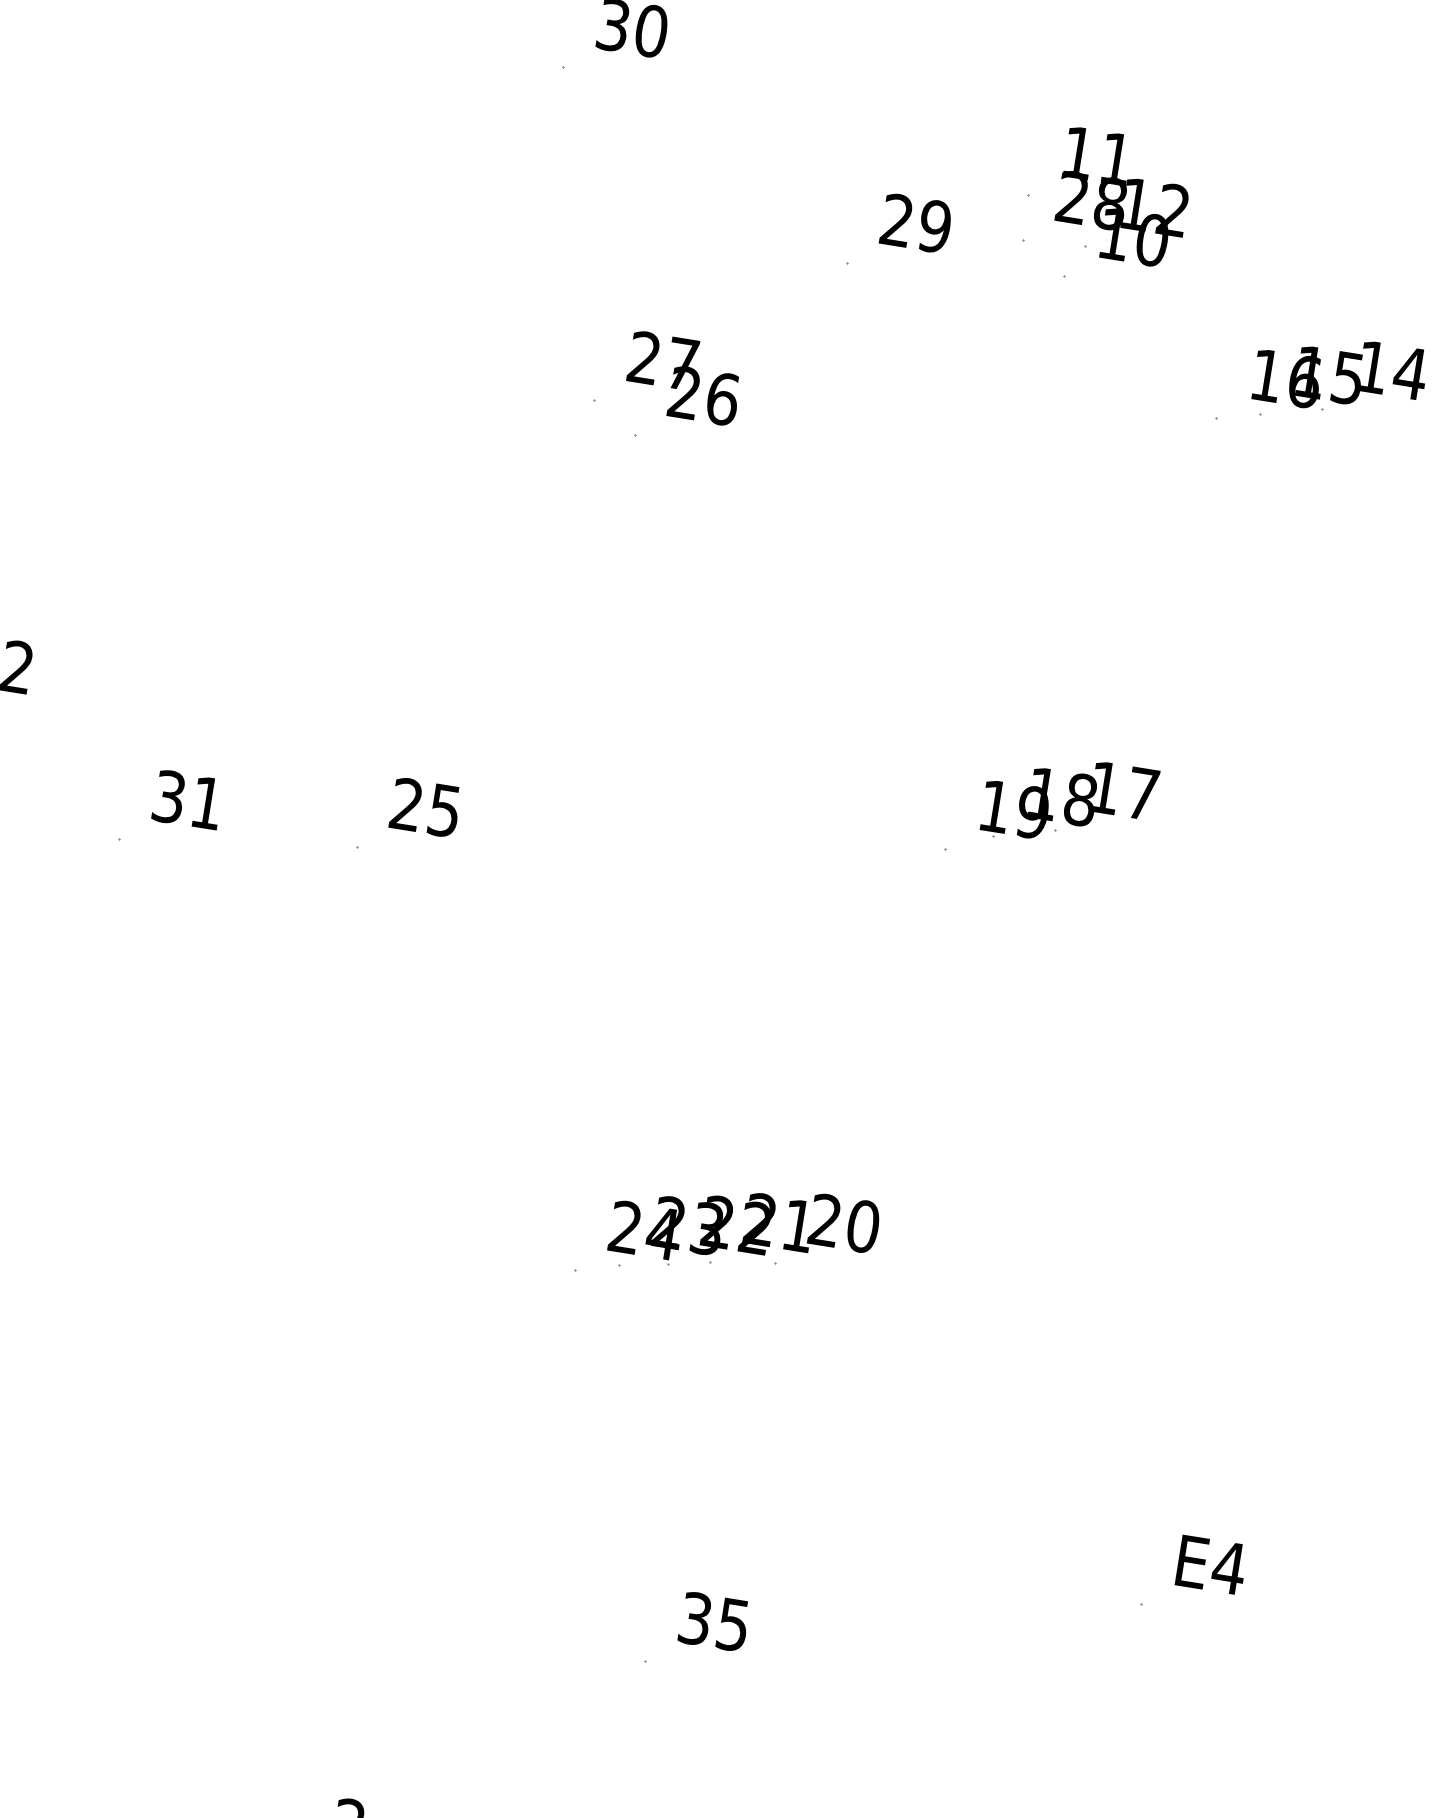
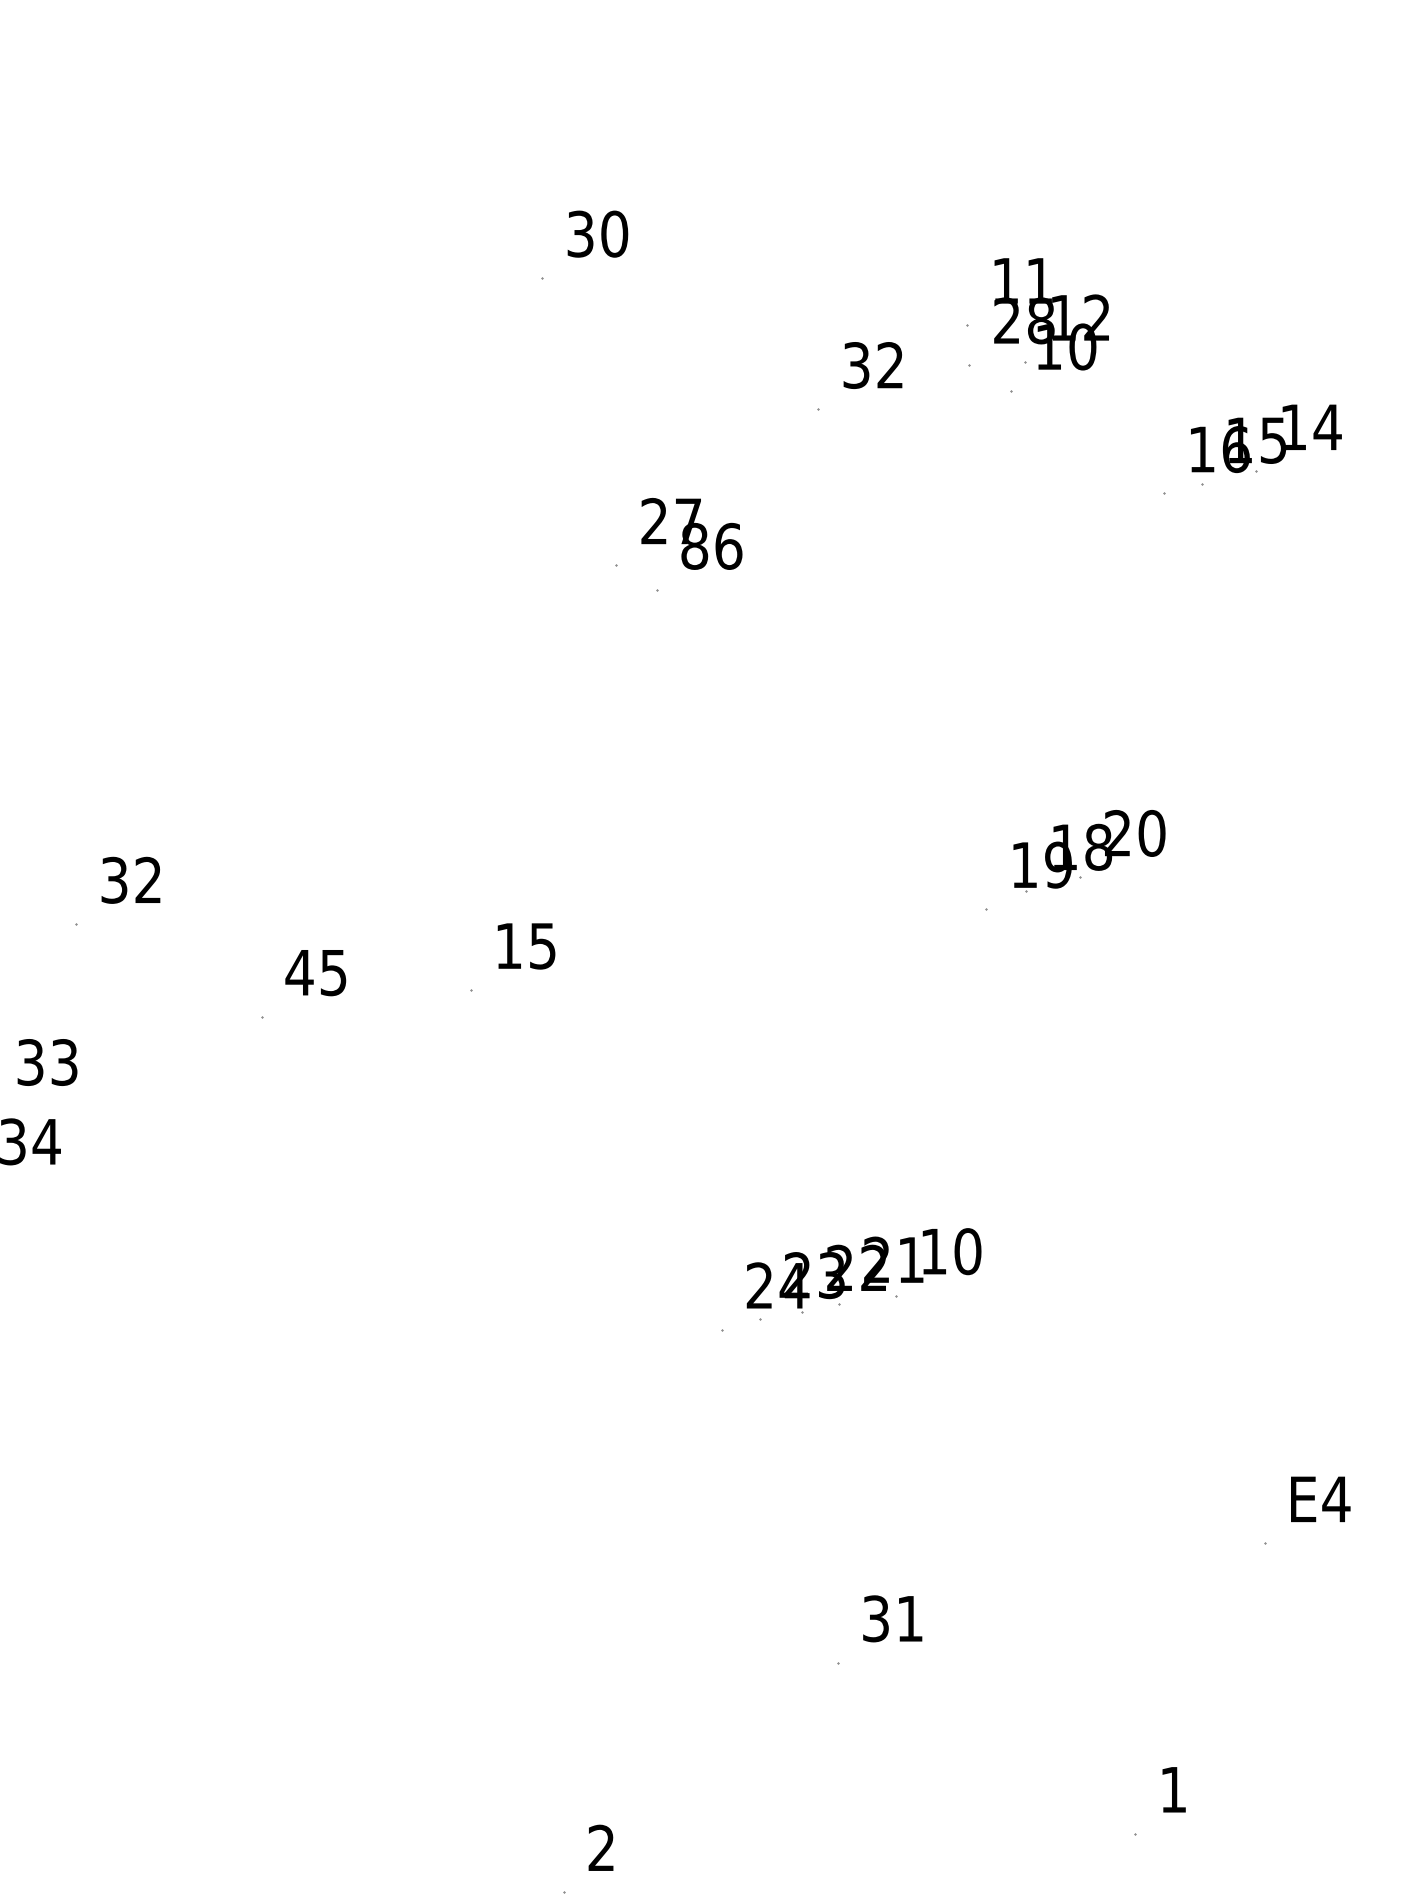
text: (916, 223) -> (873, 365), 29 -> 32
text: (684, 391) -> (694, 545), 26 -> 86
text: (1124, 789) -> (1135, 832), 17 -> 20
text: (186, 799) -> (315, 972), 31 -> 45
text: (405, 803) -> (507, 945), 25 -> 15
text: (824, 1220) -> (933, 1251), 20 -> 10
text: (732, 1625) -> (909, 1619), 35 -> 31

